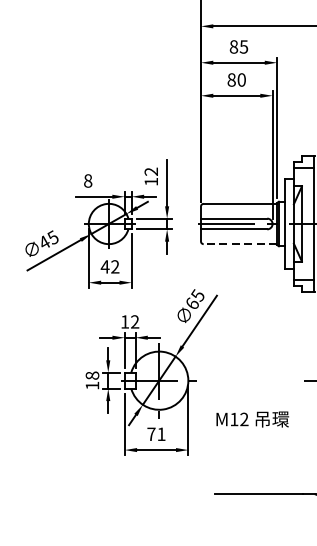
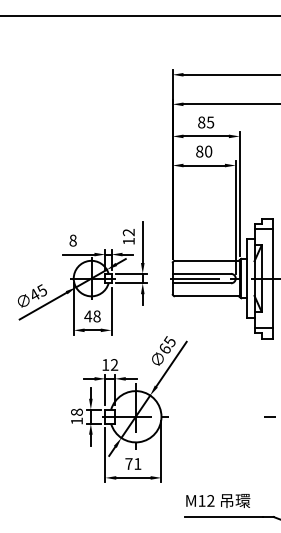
line: (239, 244) -> (206, 296), dashed -> solid
text: (114, 267) -> (96, 316), 42 -> 48
text: (253, 418) -> (218, 500), moved

